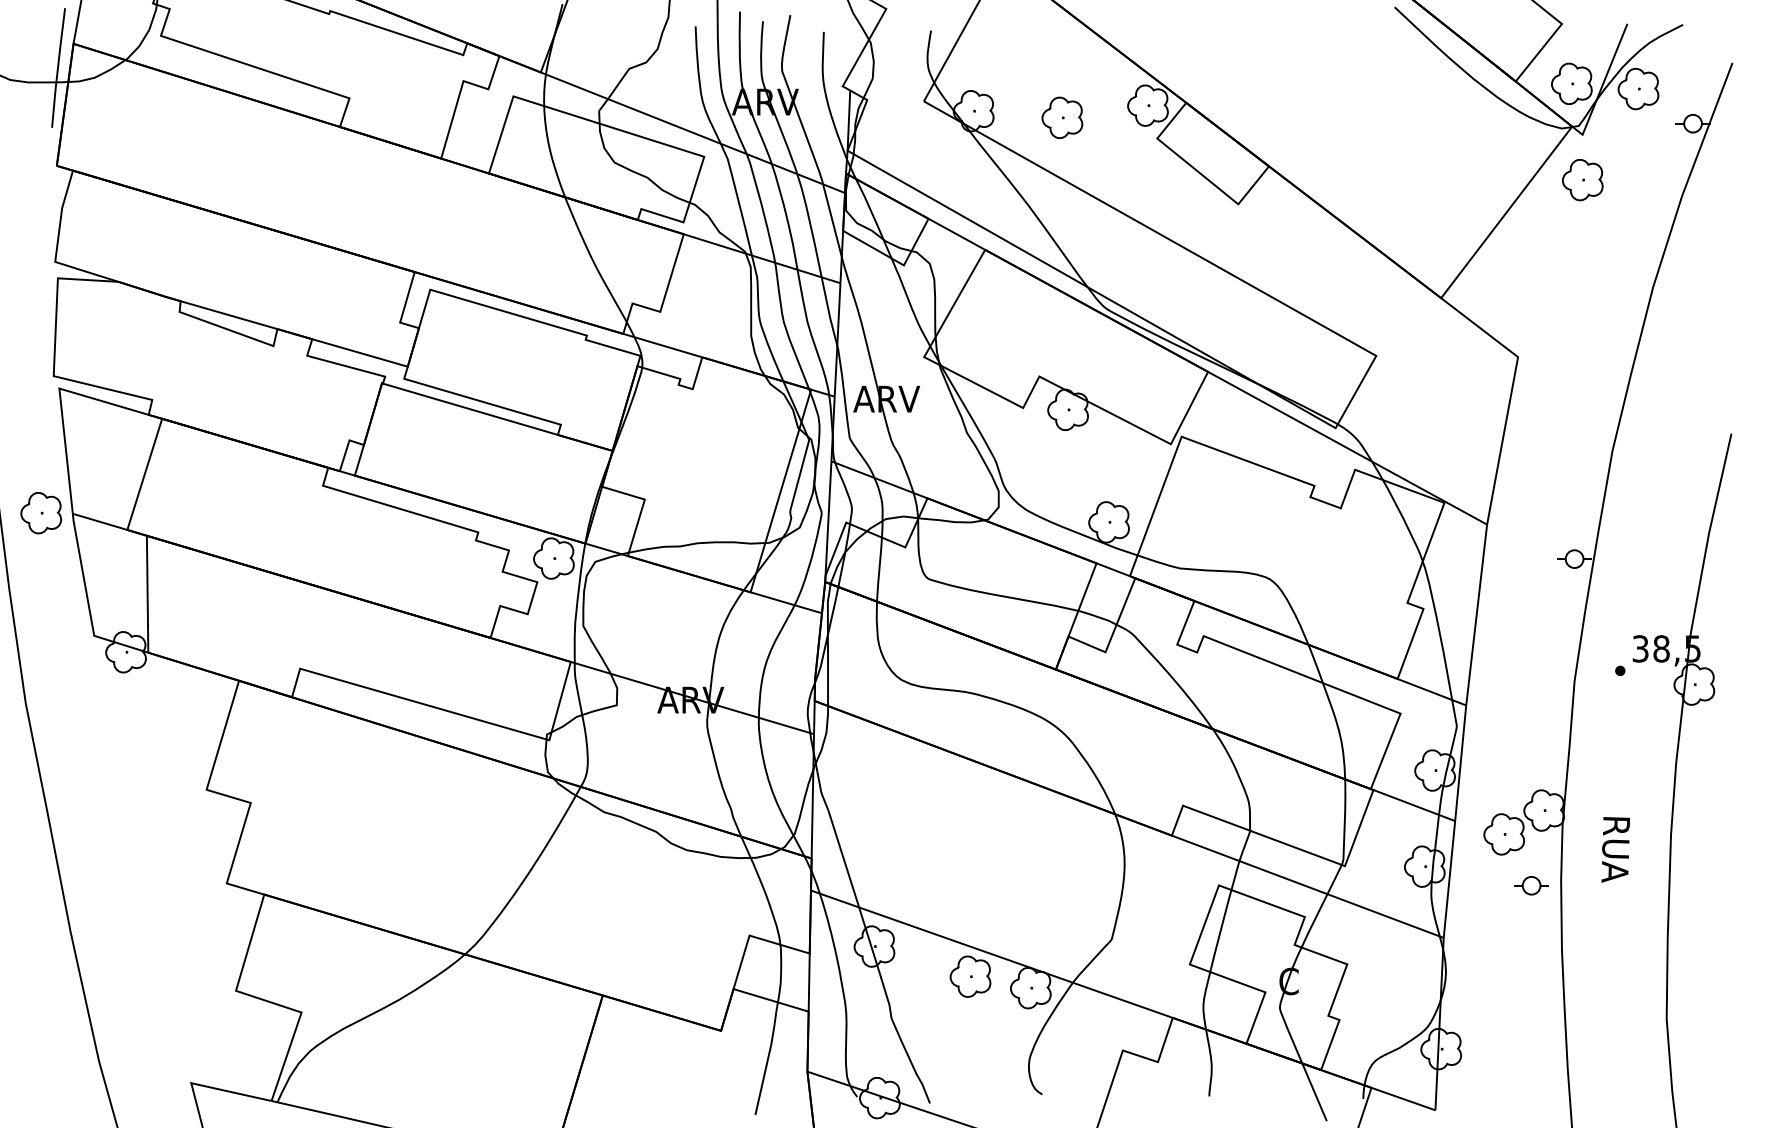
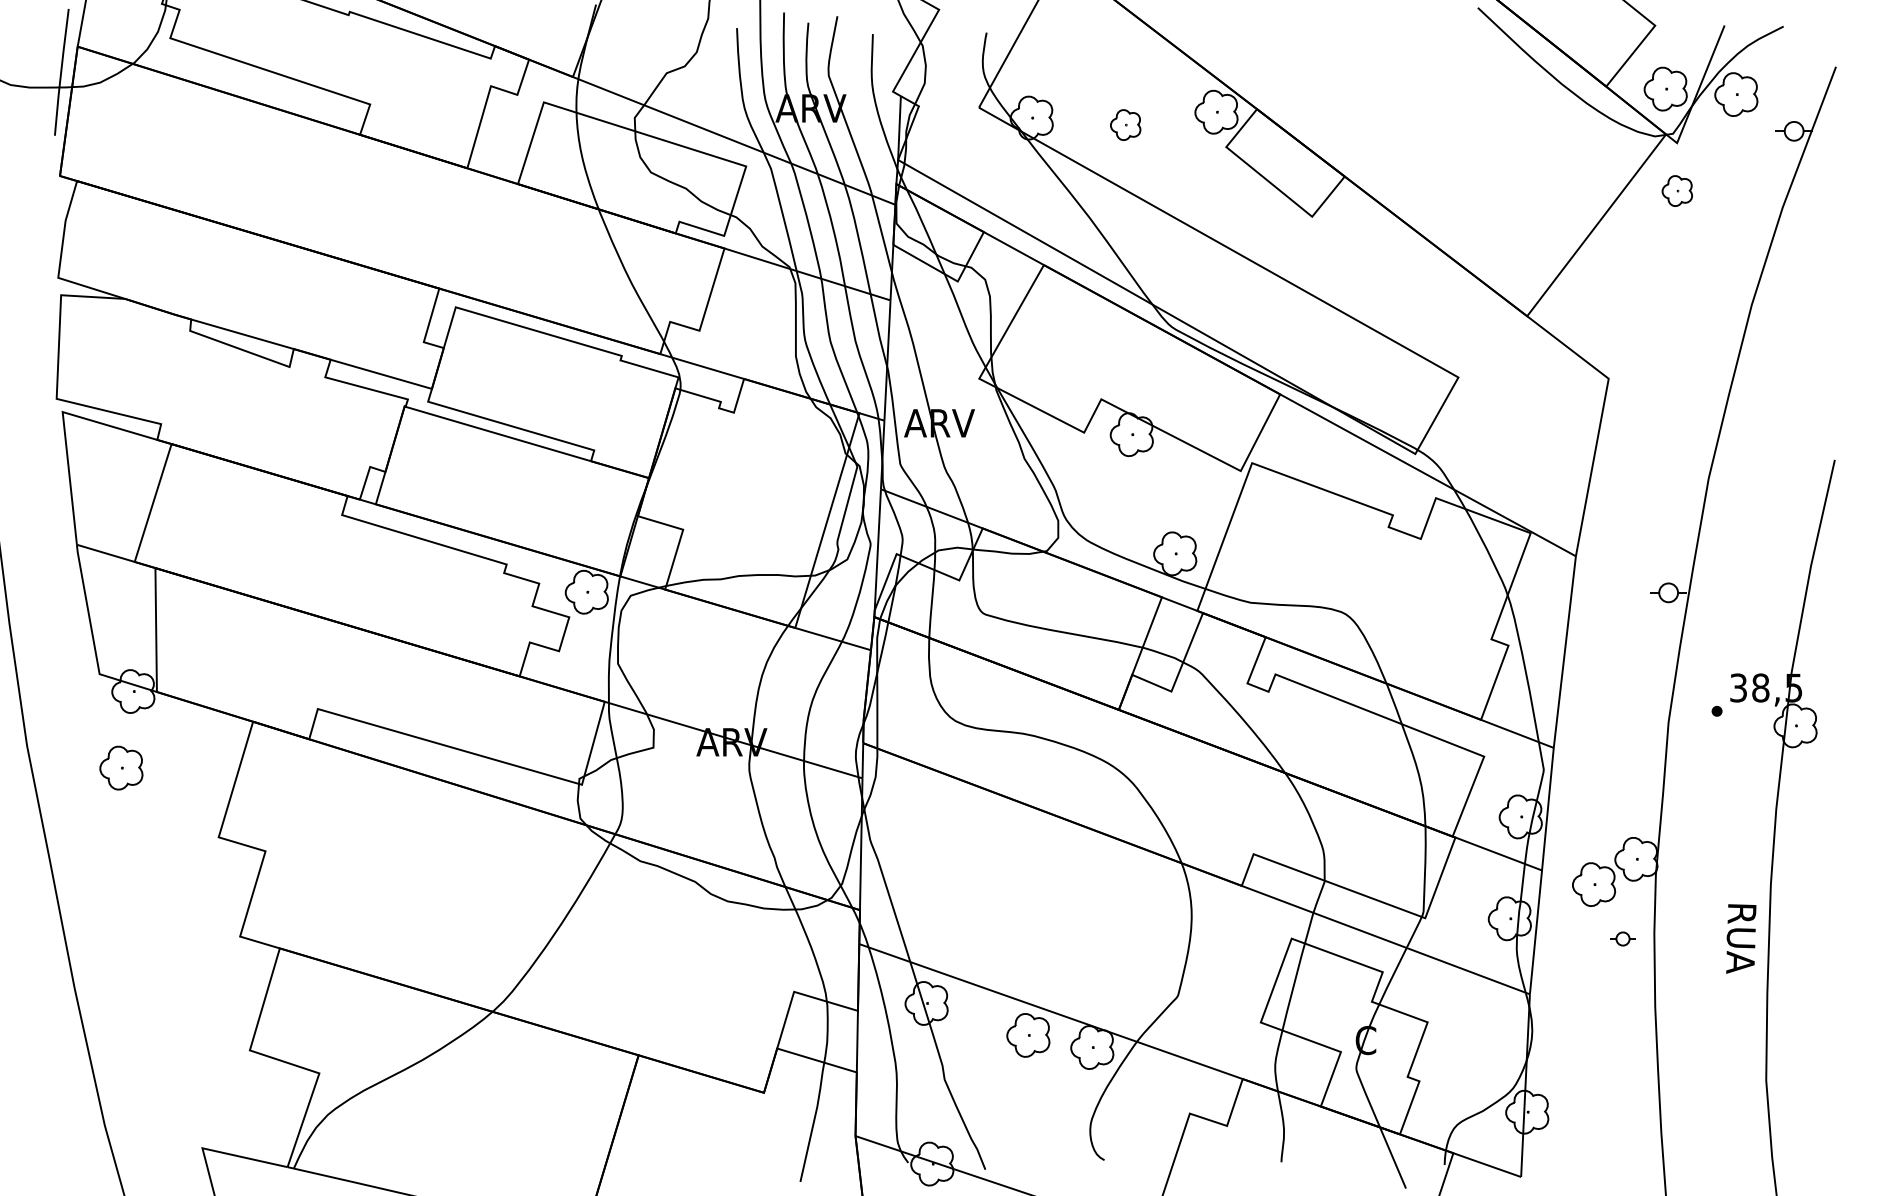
part: (1062, 117) -> (1125, 124), size x0.7
part: (1582, 179) -> (1677, 190), size x0.7
part: (41, 512) -> (121, 767), moved
text: (1615, 849) -> (1741, 938), moved
part: (1531, 885) -> (1622, 938), size x0.7

